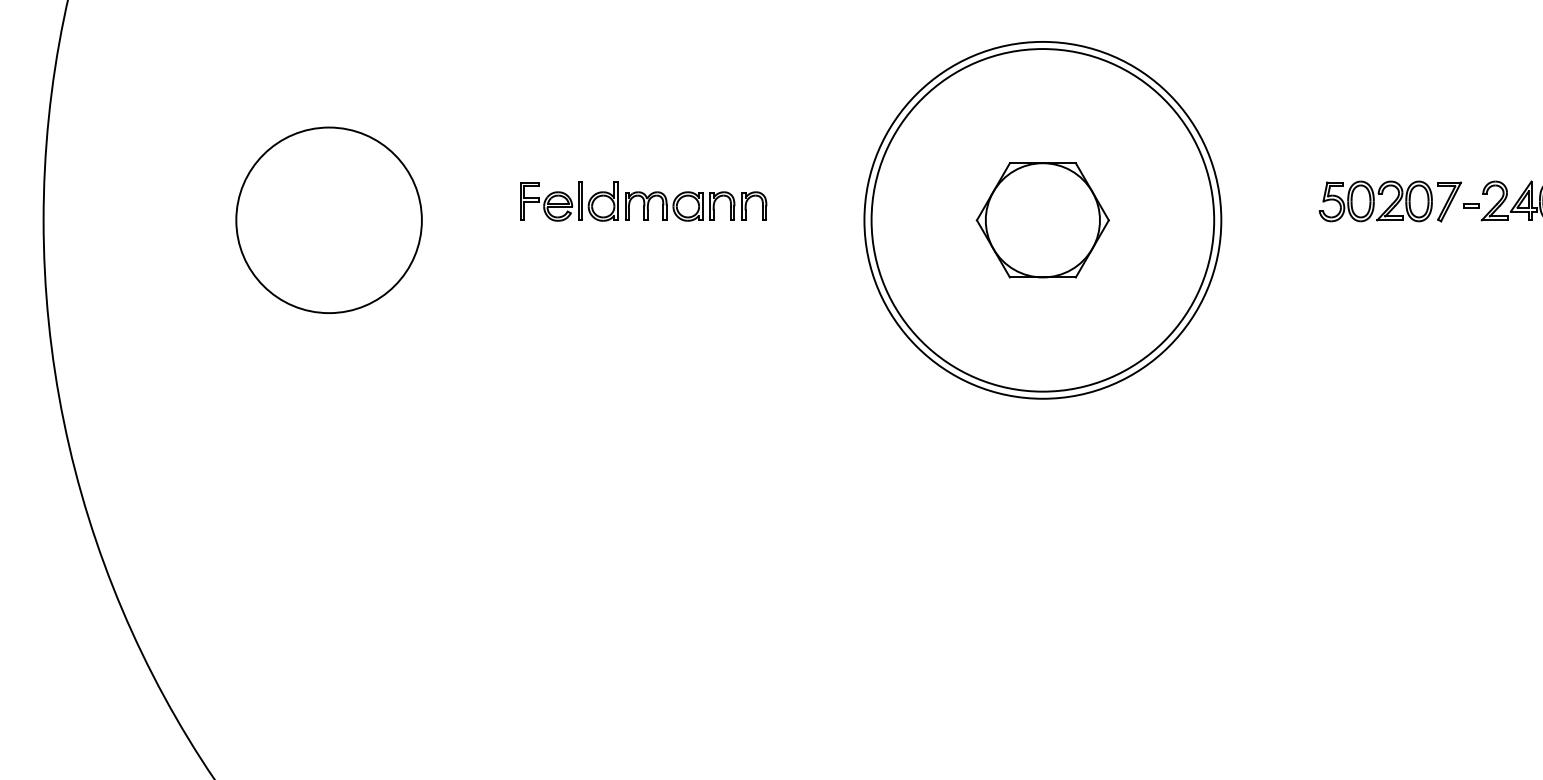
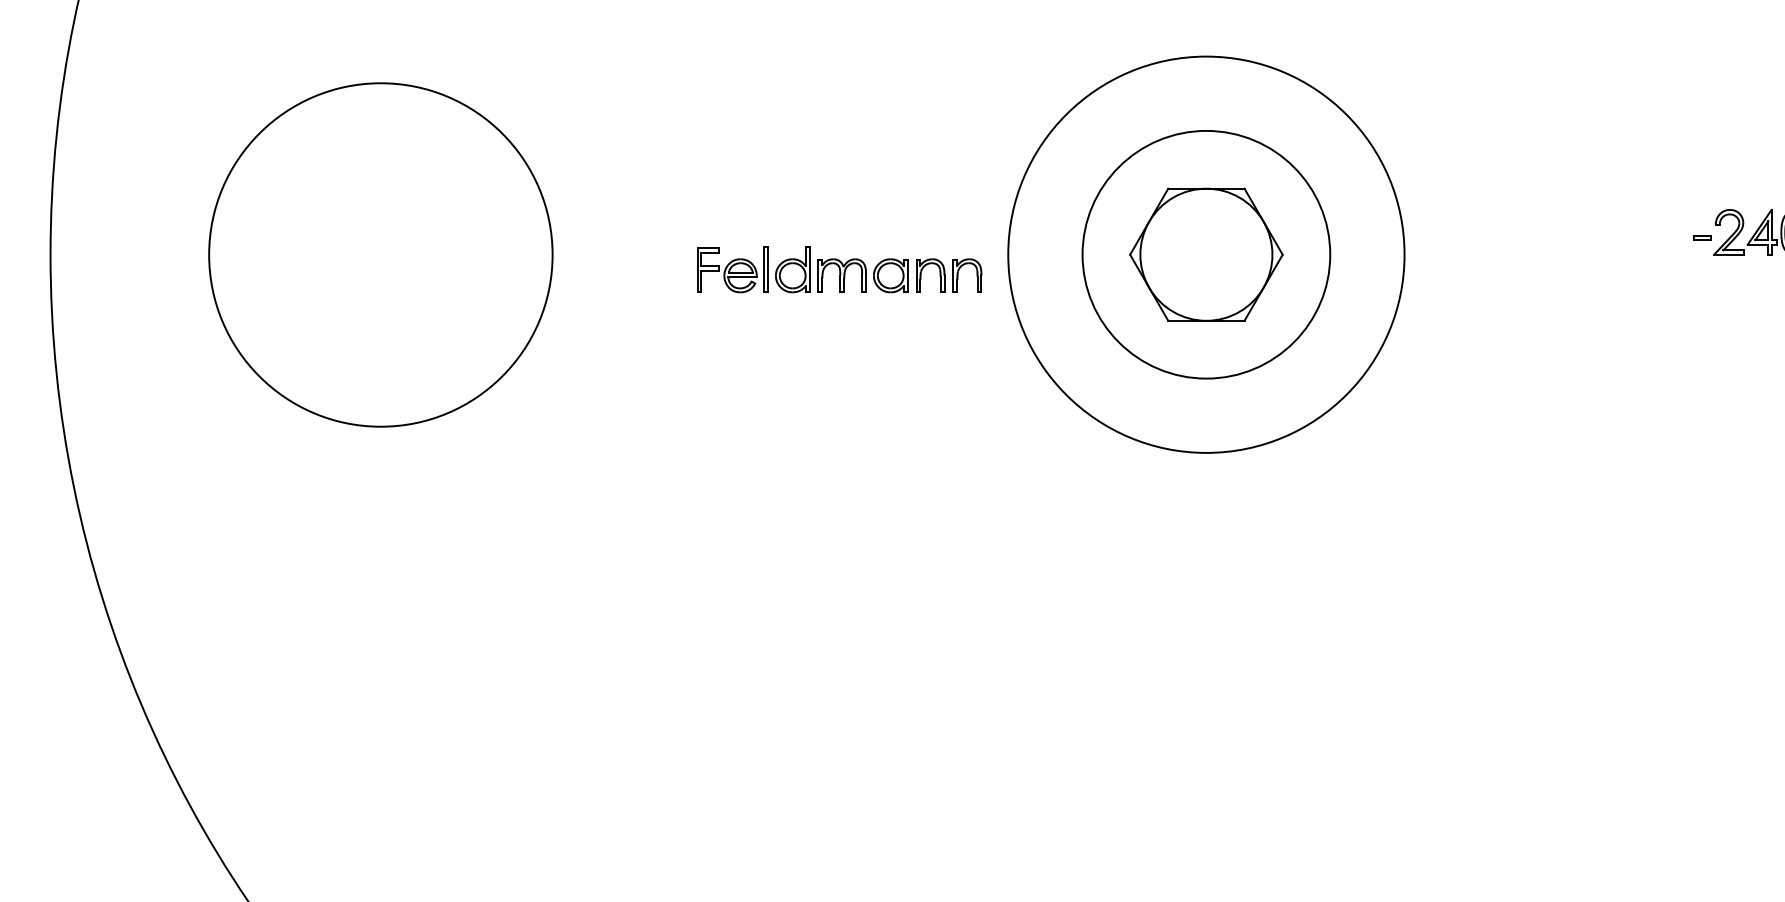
part: (643, 201) -> (839, 269), moved
part: (1390, 201) -> (1608, 232), removed
circle: (328, 219) -> (380, 253), size x1.6
circle: (1042, 219) -> (1205, 253), size x0.6

